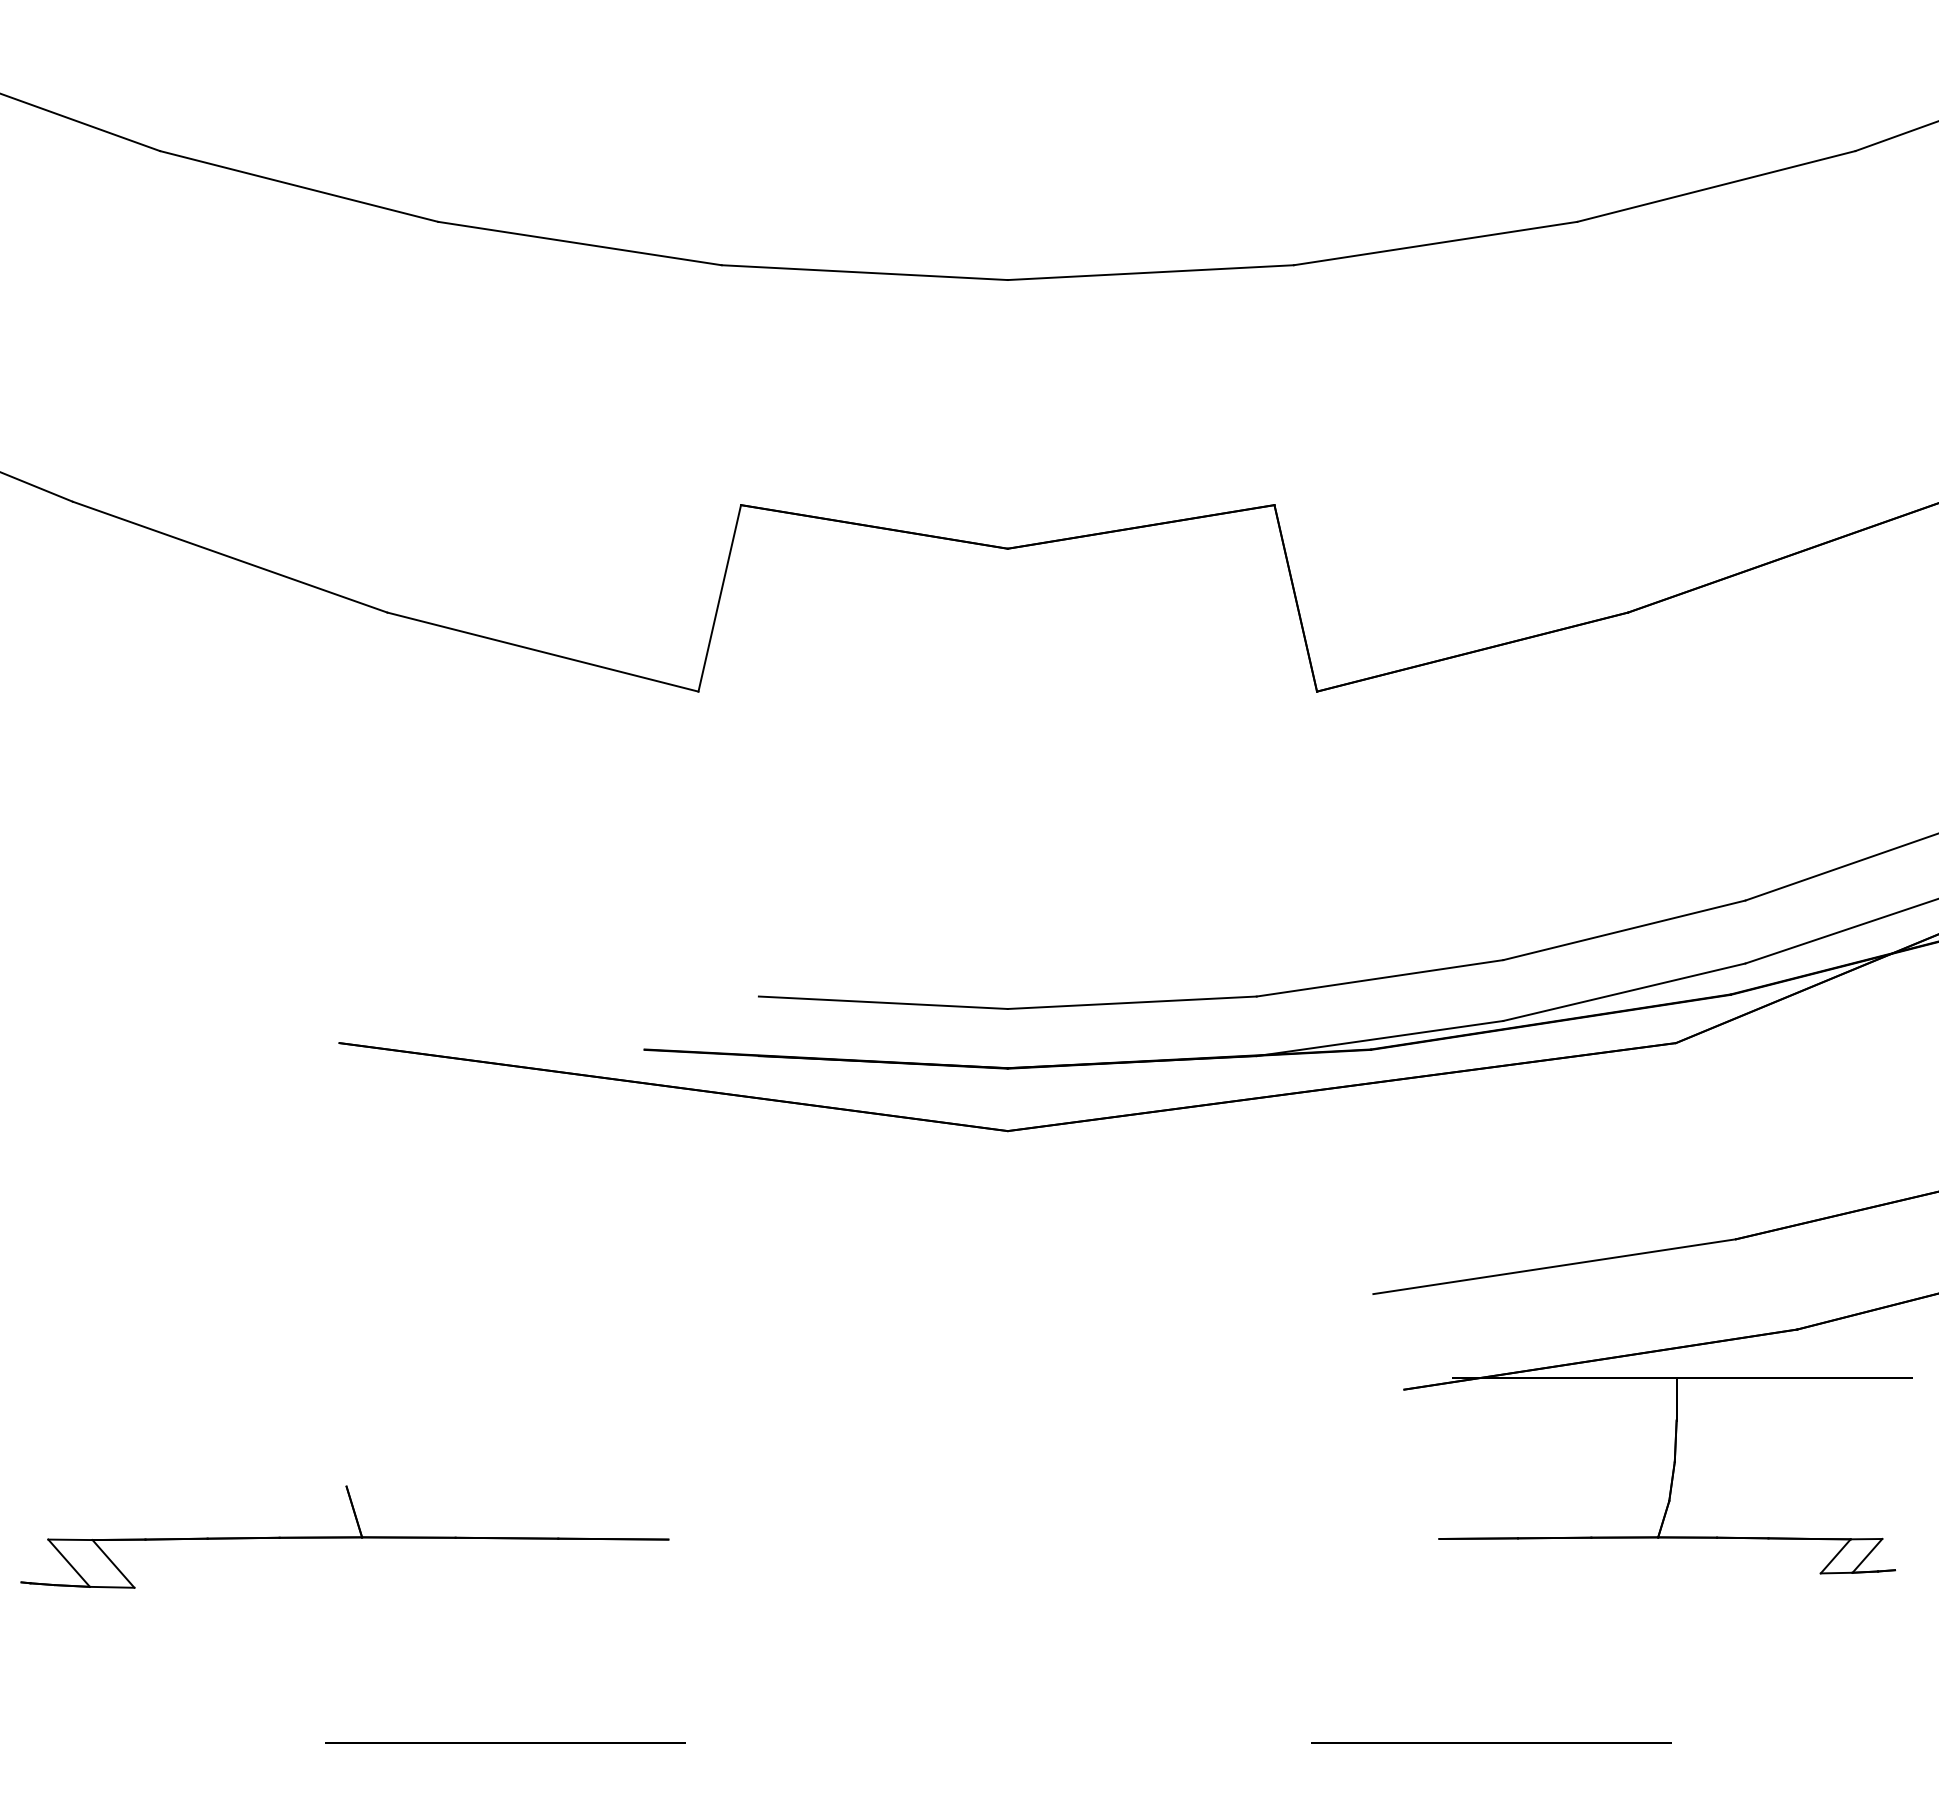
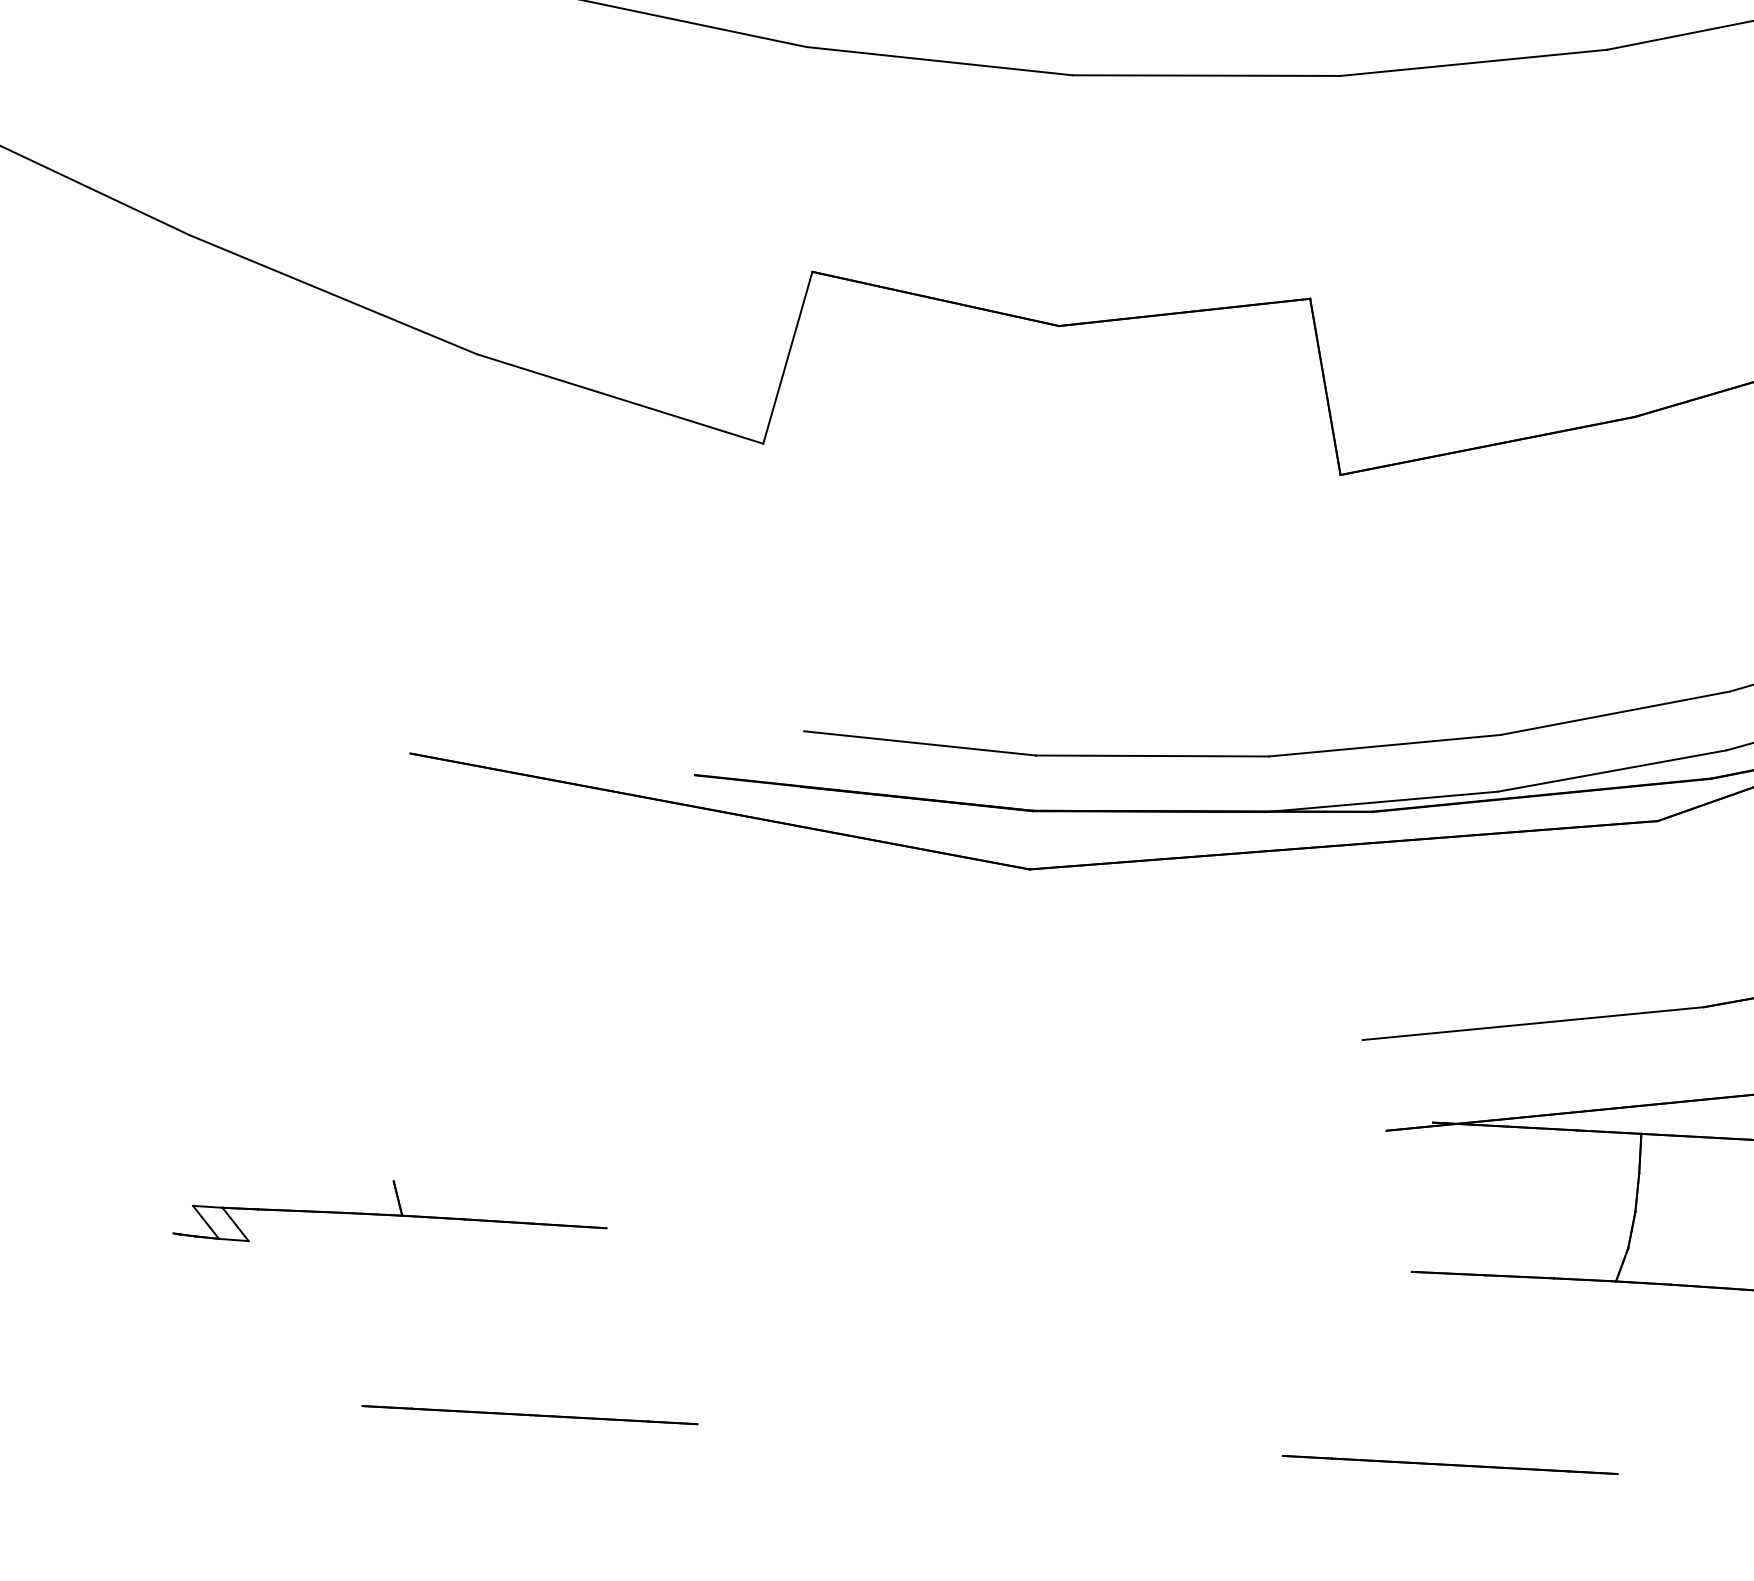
part: (345, 1537) -> (391, 1215), size x0.71

